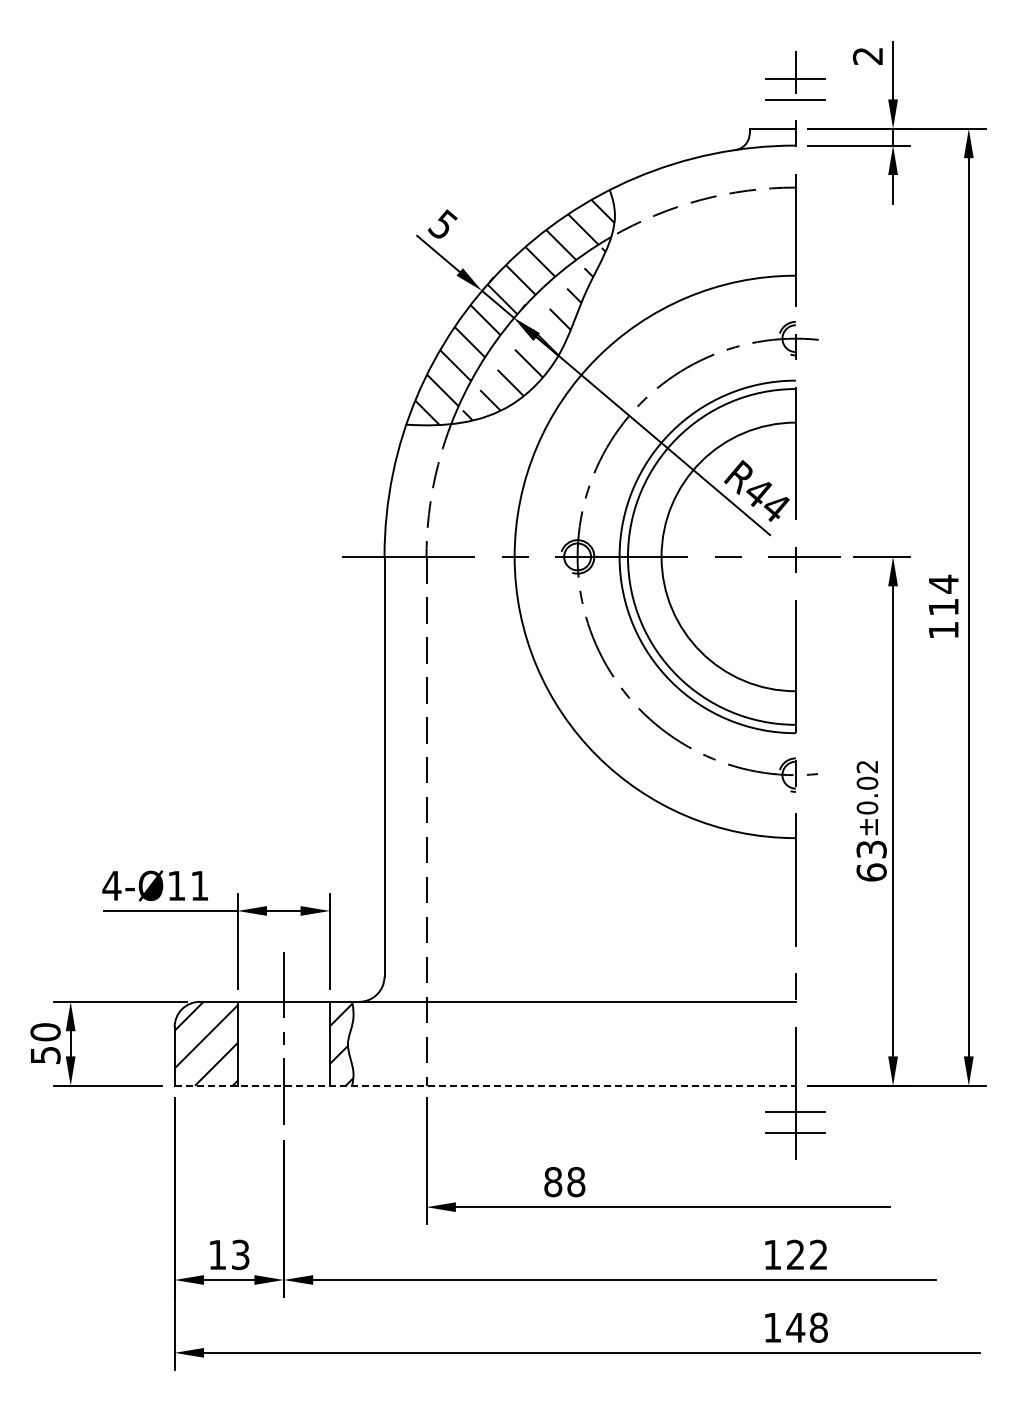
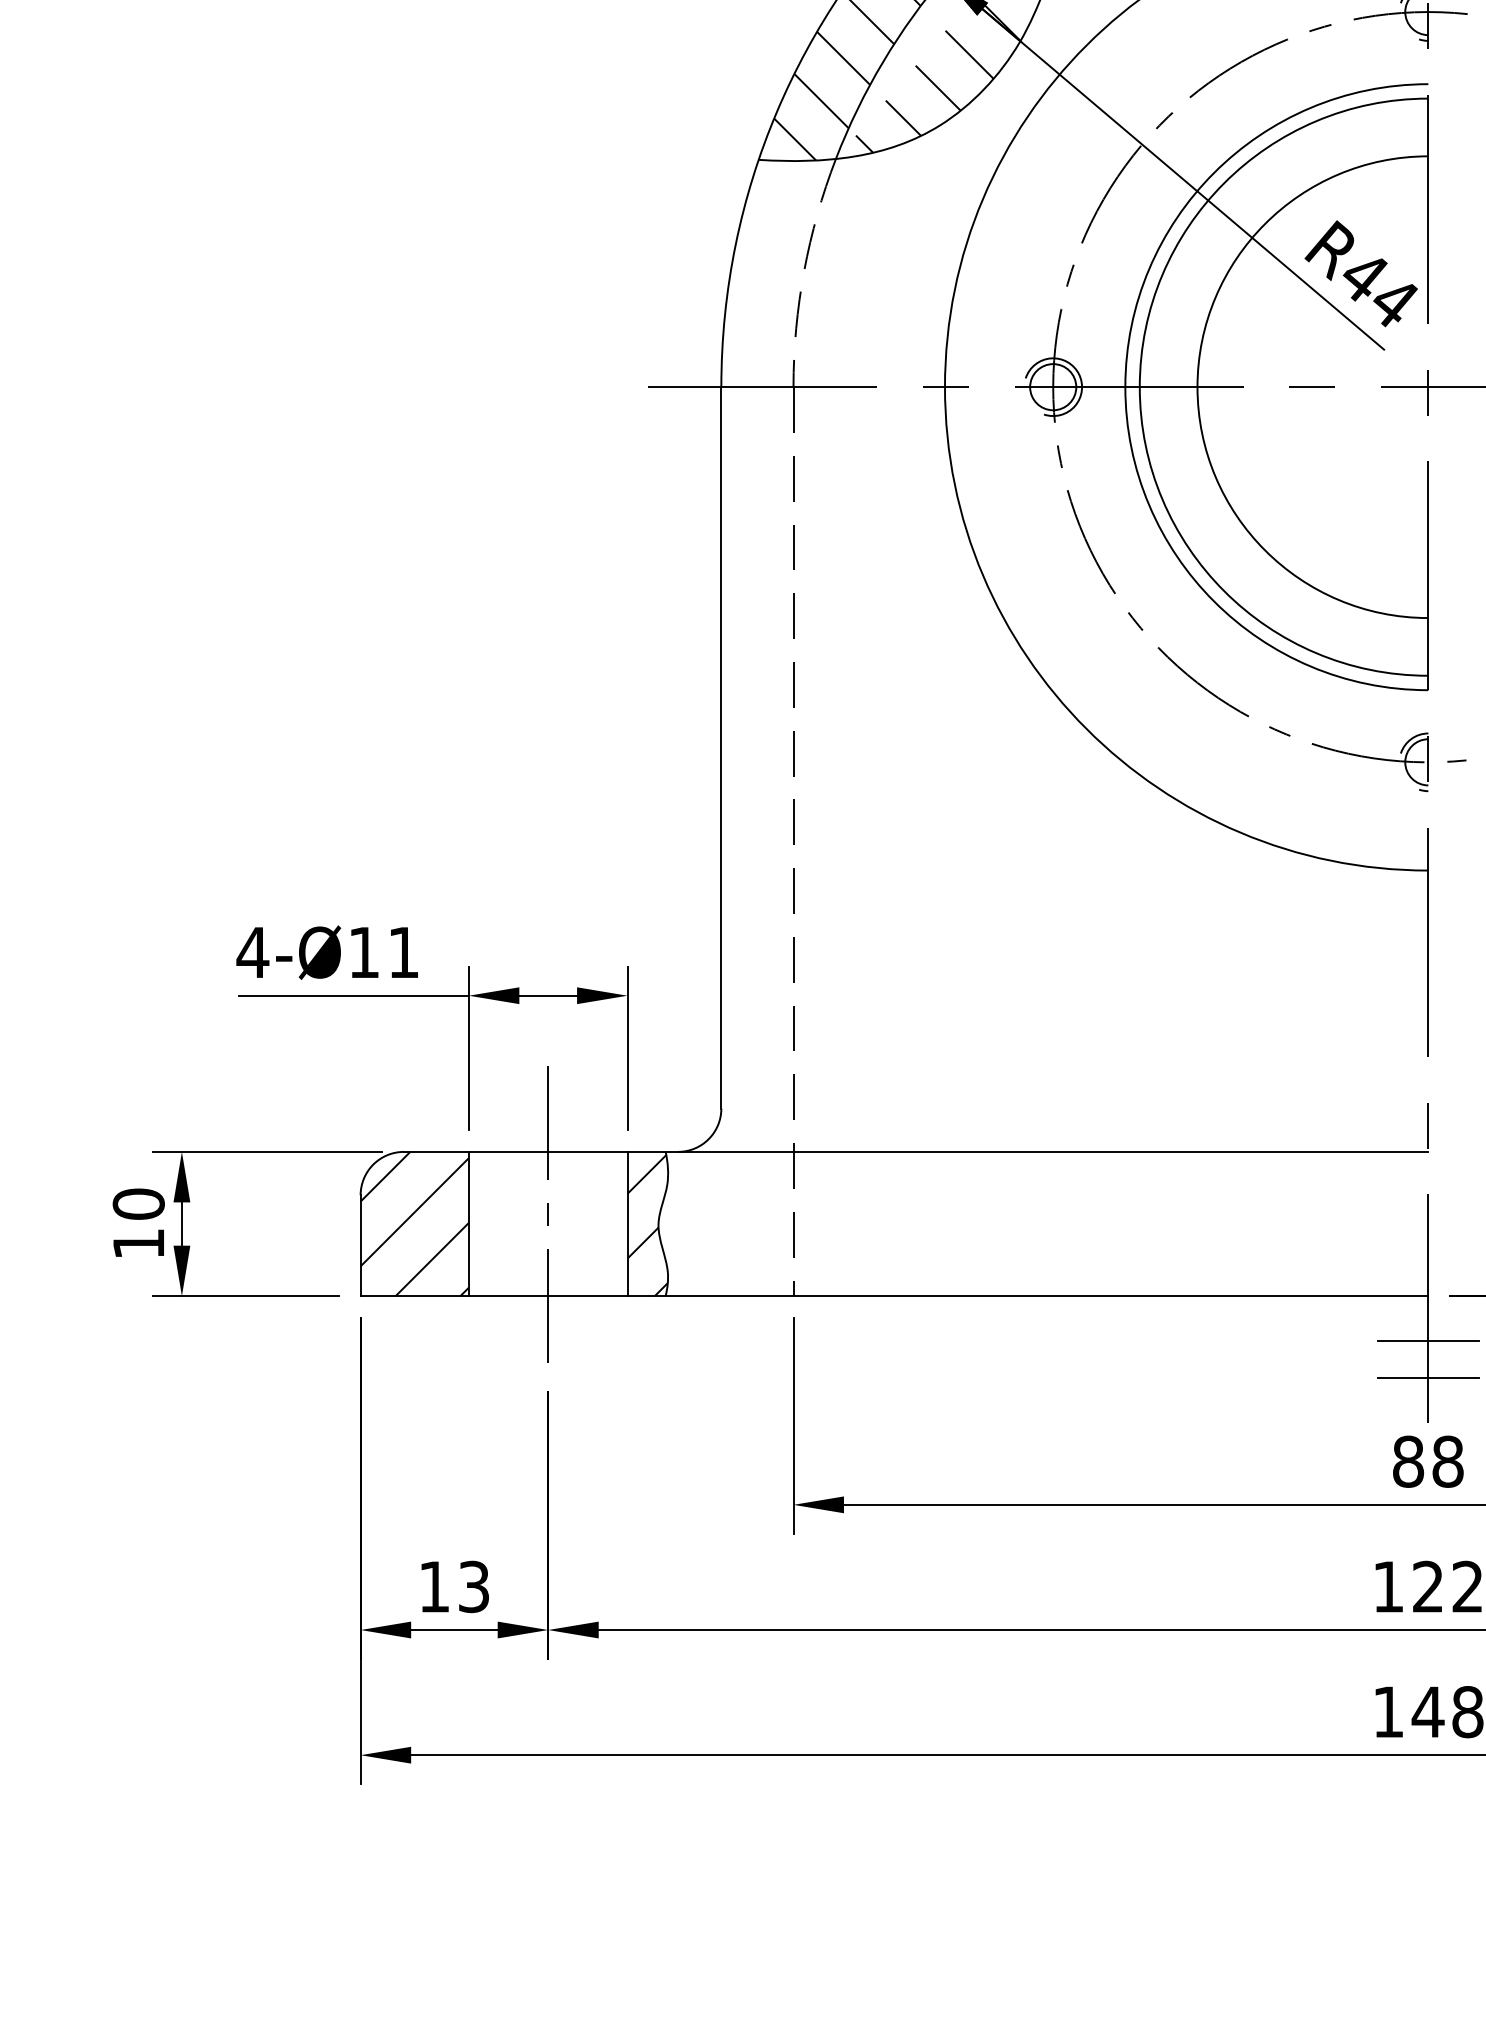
text: (45, 1055) -> (138, 1244), 50 -> 10
line: (485, 1085) -> (894, 1295), dashed -> solid
text: (564, 1182) -> (1427, 1462), moved

